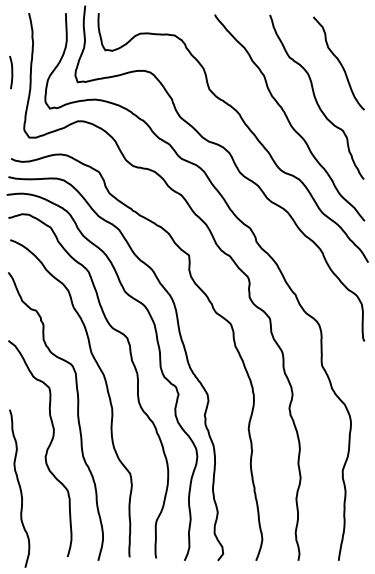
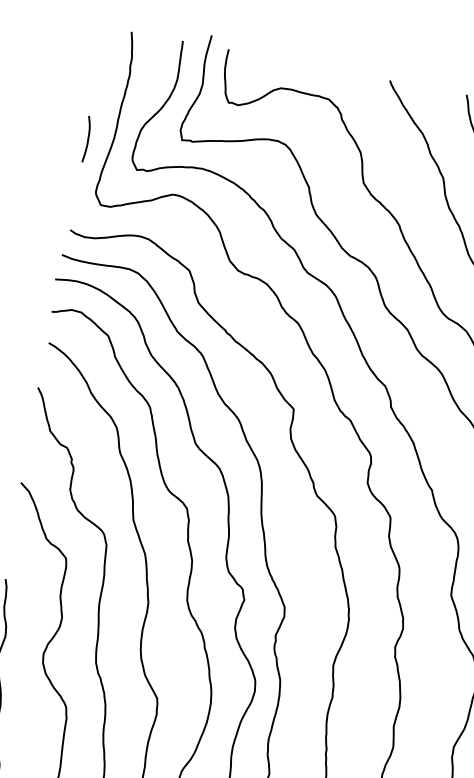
curve: (11, 72) -> (87, 139), moved

